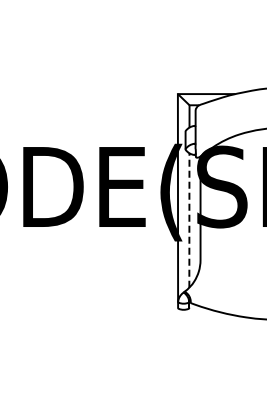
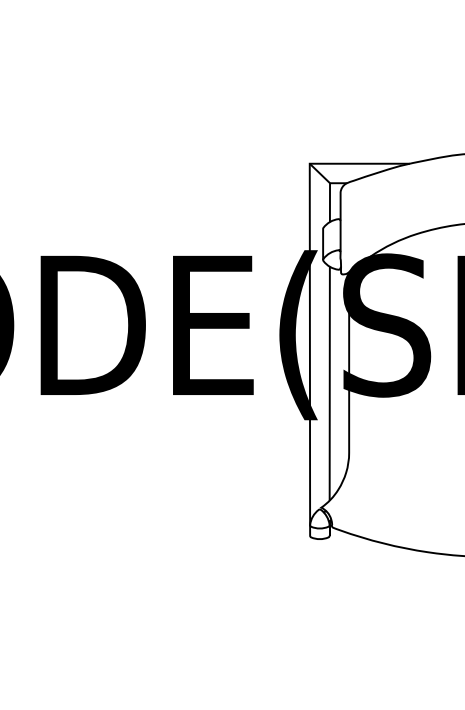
line: (189, 220) -> (329, 383), dashed -> solid

